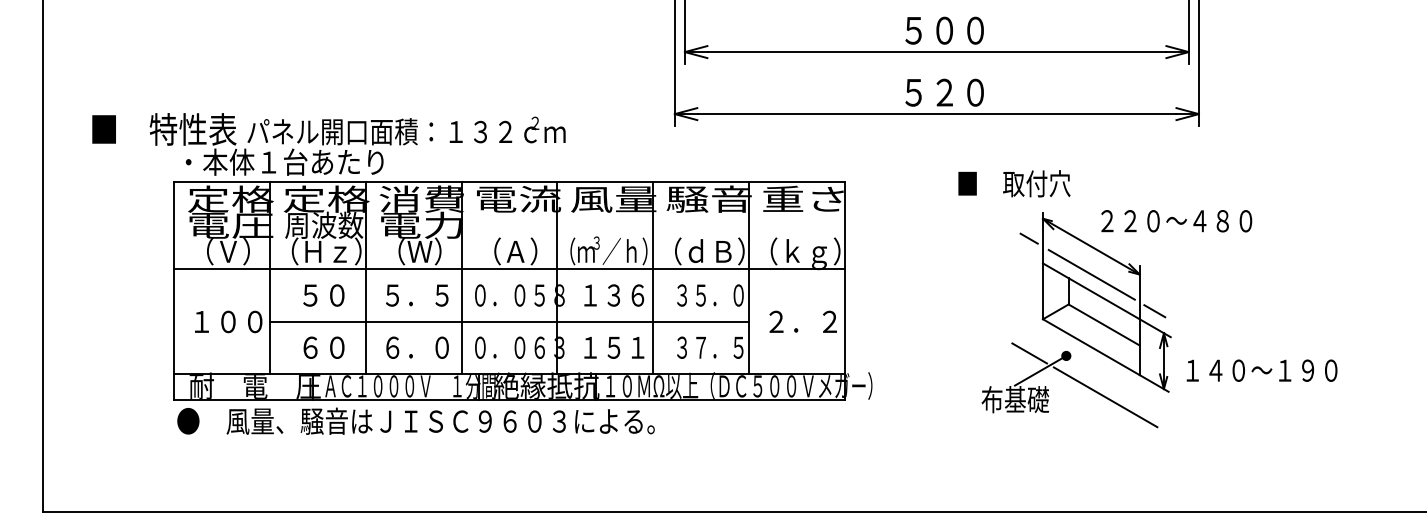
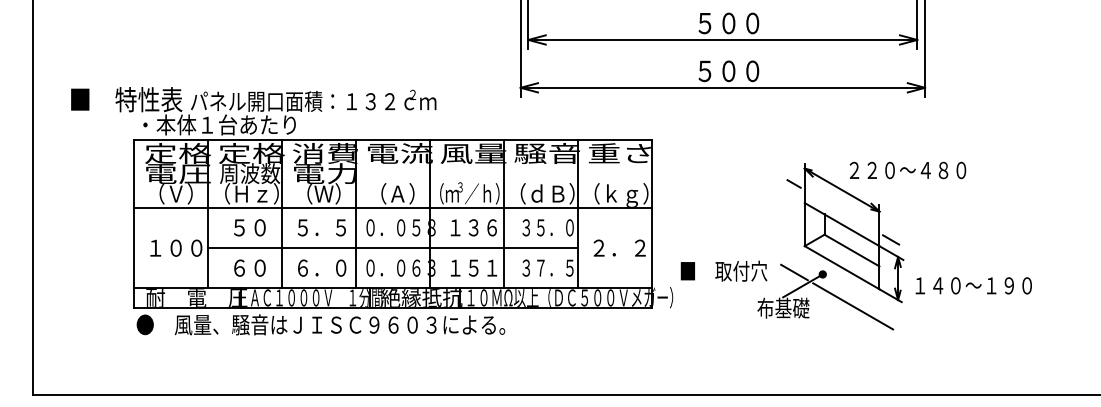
text: (944, 92) -> (728, 71), ５２０ -> ５００
text: (1014, 183) -> (724, 271), moved
line: (1091, 274) -> (842, 211), removed

